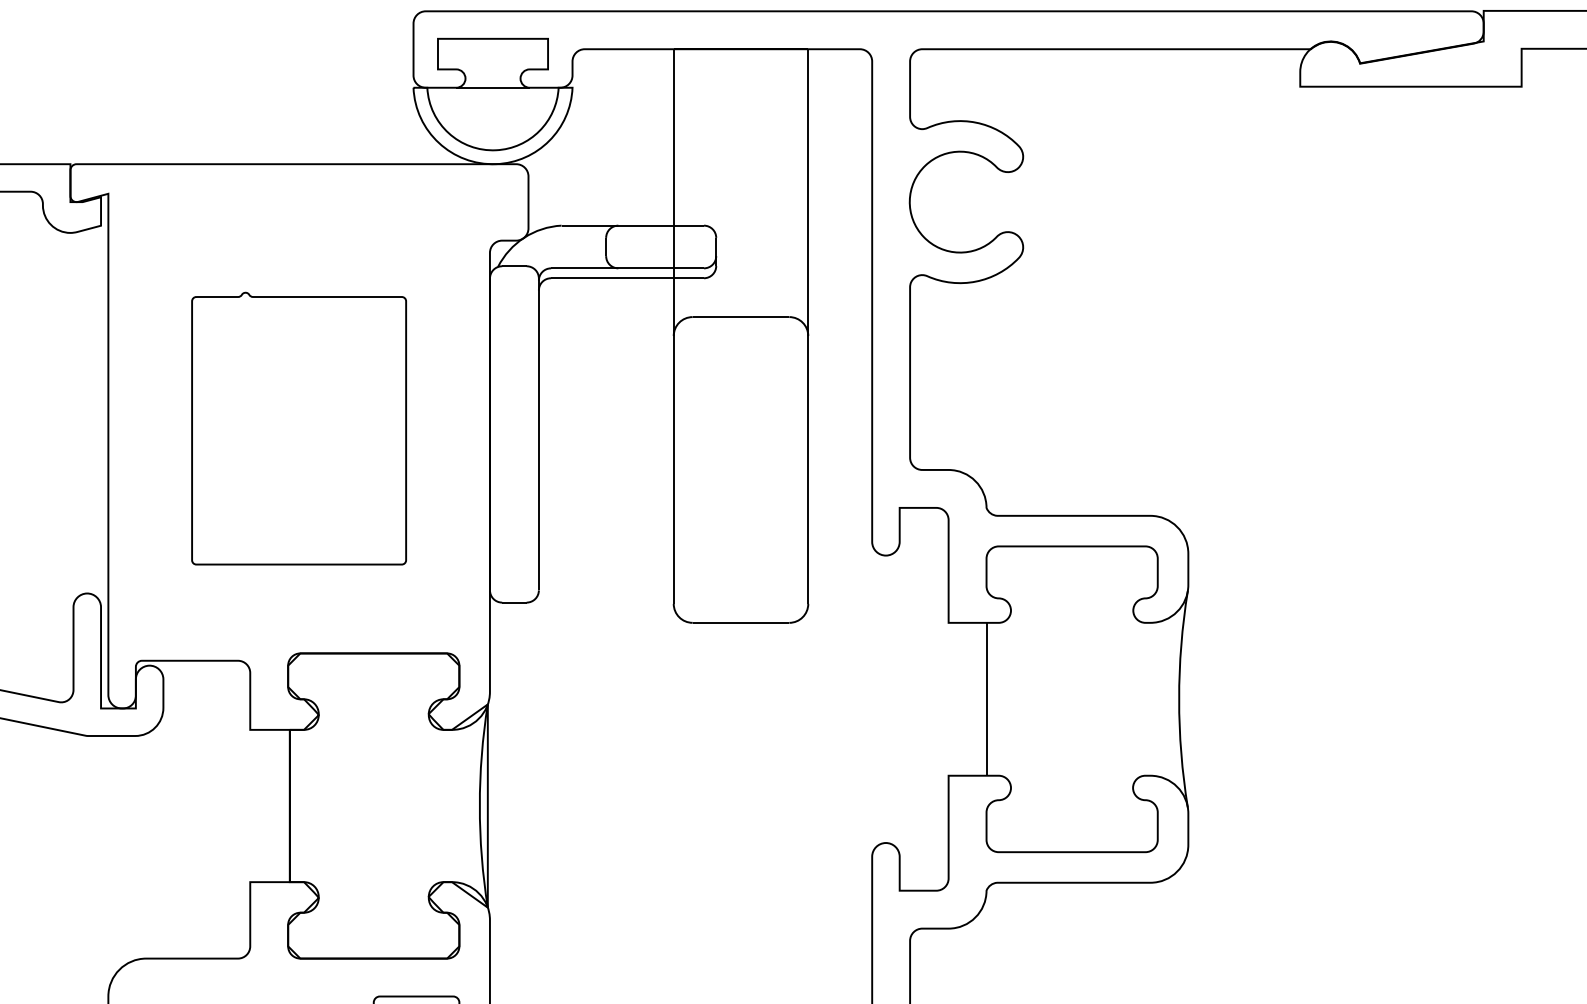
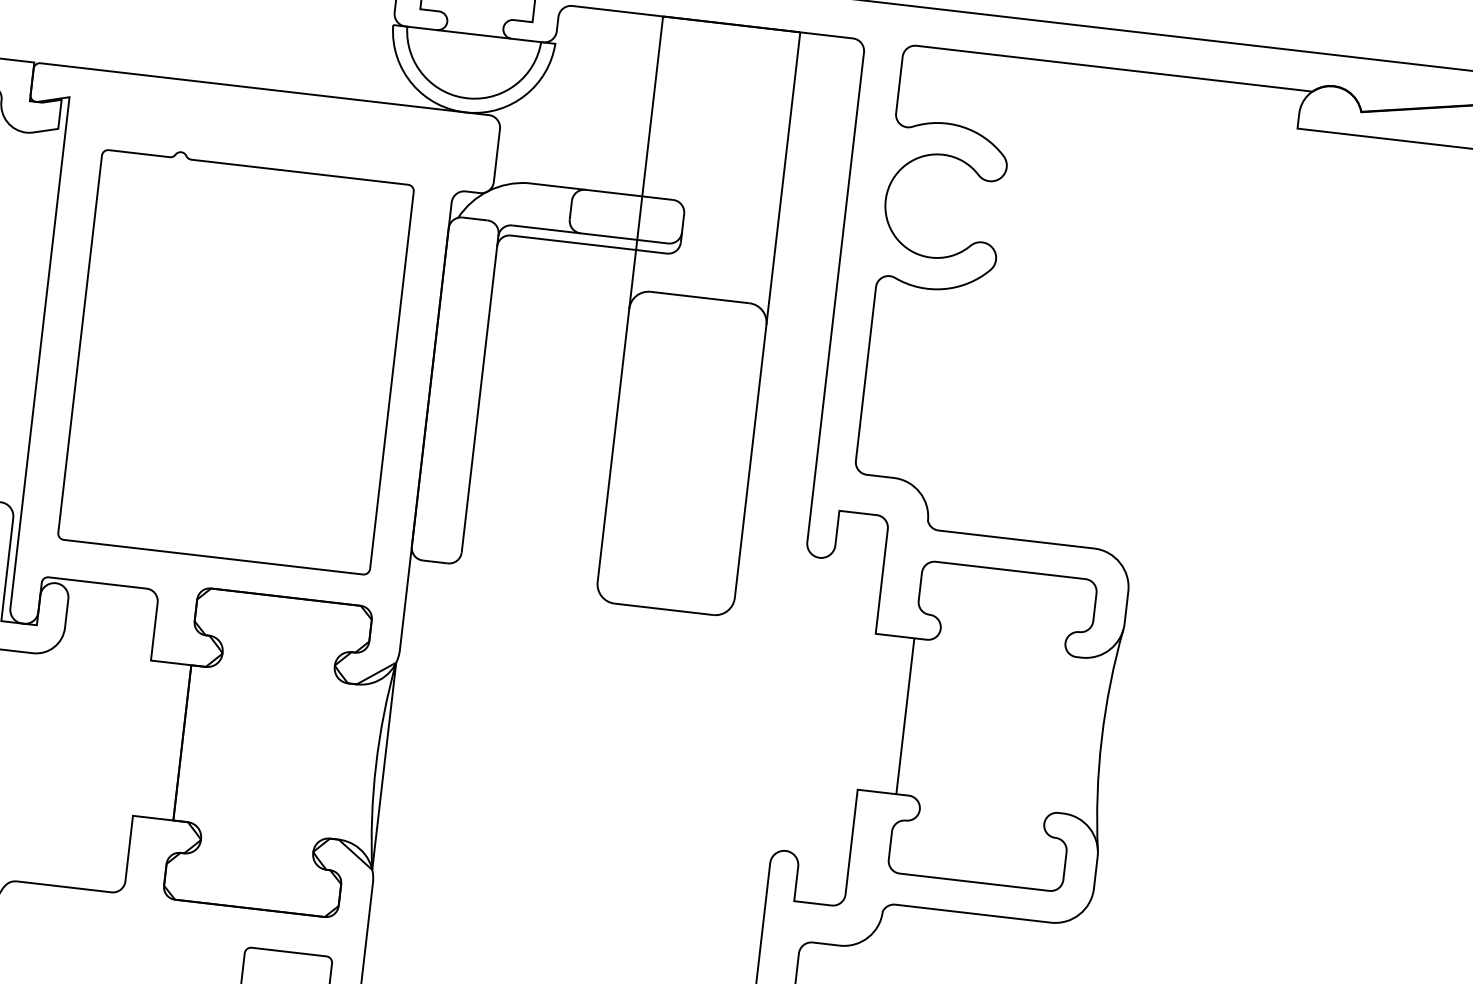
part: (298, 428) -> (235, 358), size x1.43

